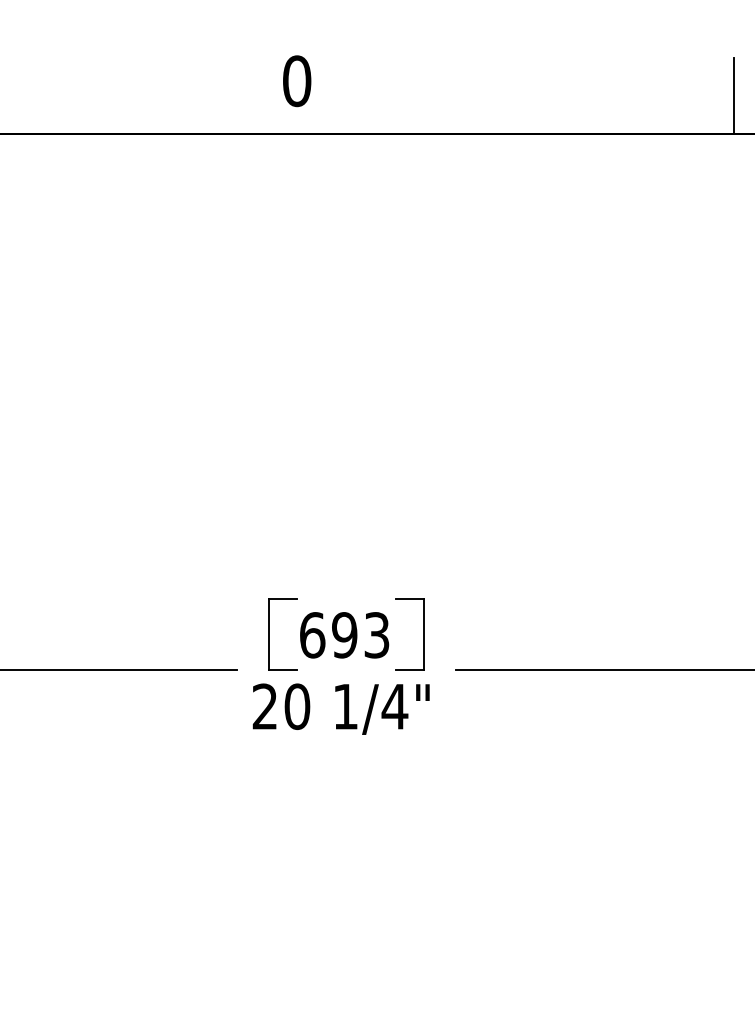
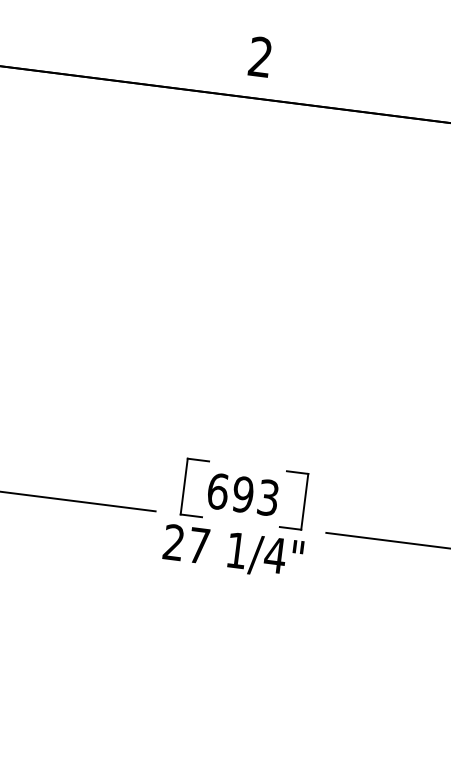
text: (297, 81) -> (260, 57), 0 -> 2
text: (297, 706) -> (199, 545), 20 -> 27

